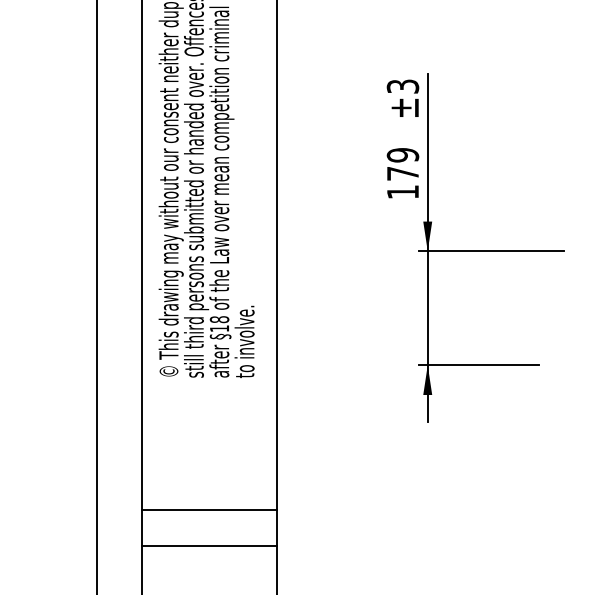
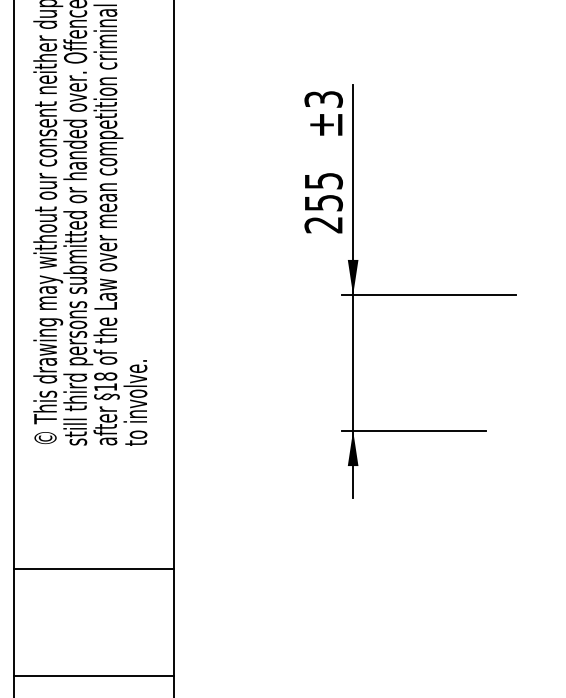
text: (402, 173) -> (323, 202), 179 -> 255
line: (209, 509) -> (93, 568), moved
line: (209, 546) -> (93, 675), moved

